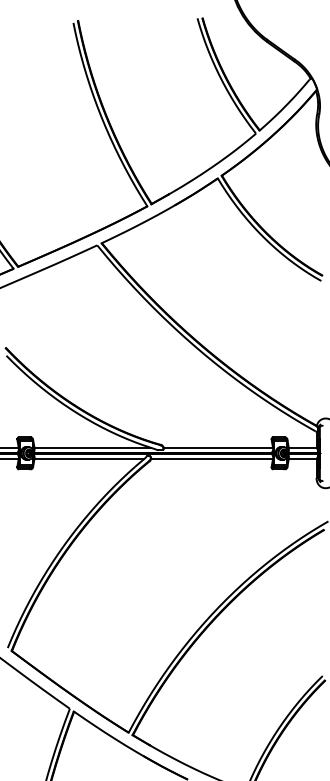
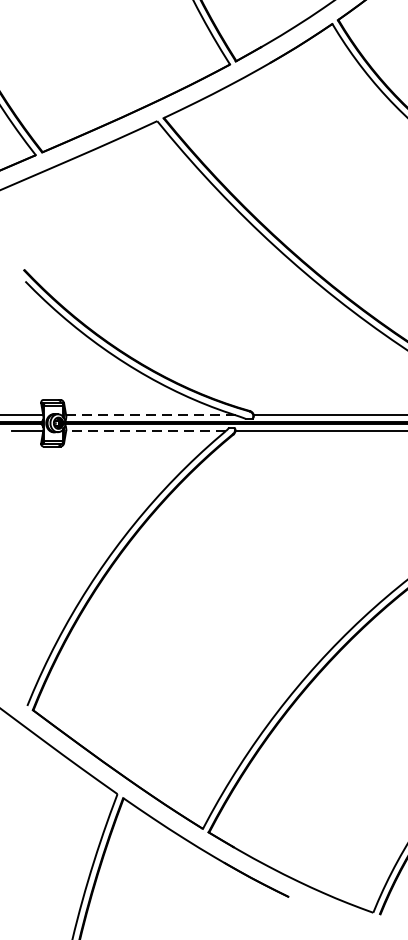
line: (93, 447) -> (151, 414), solid -> dashed
line: (89, 458) -> (145, 430), solid -> dashed

